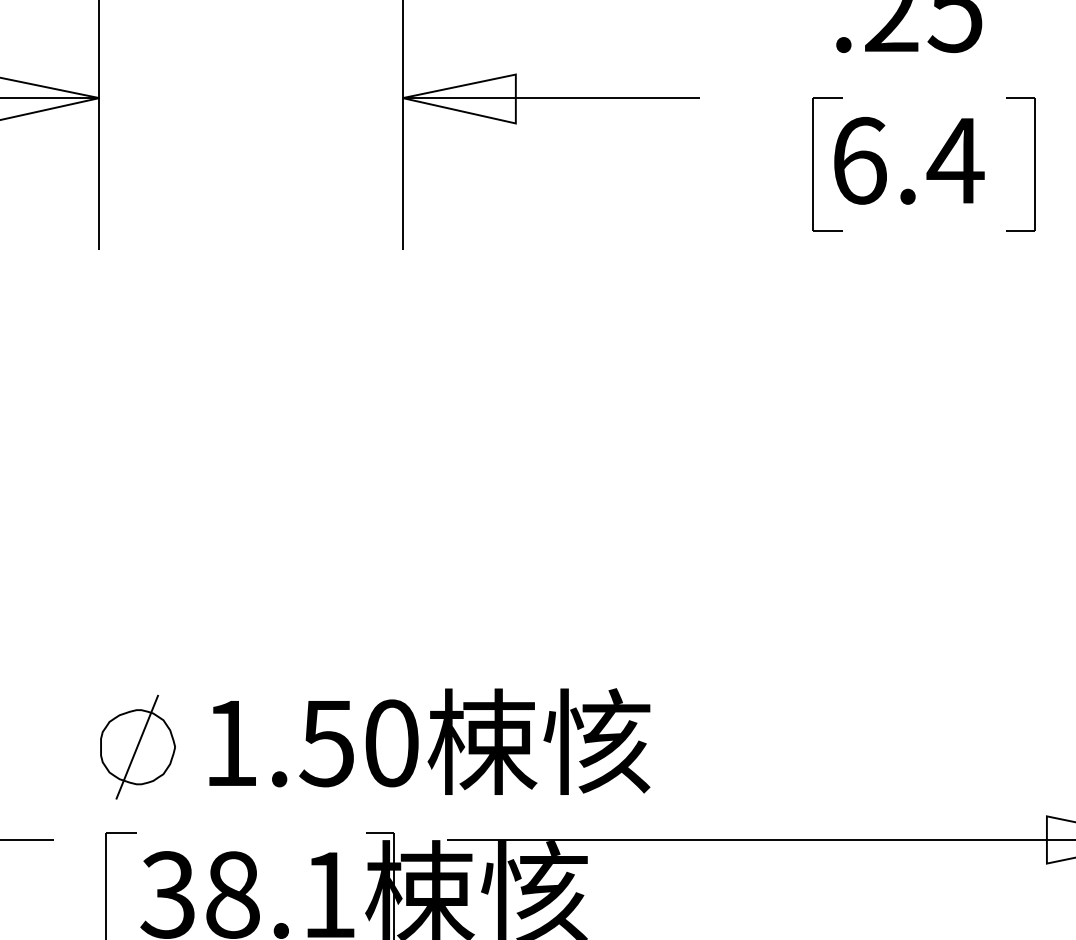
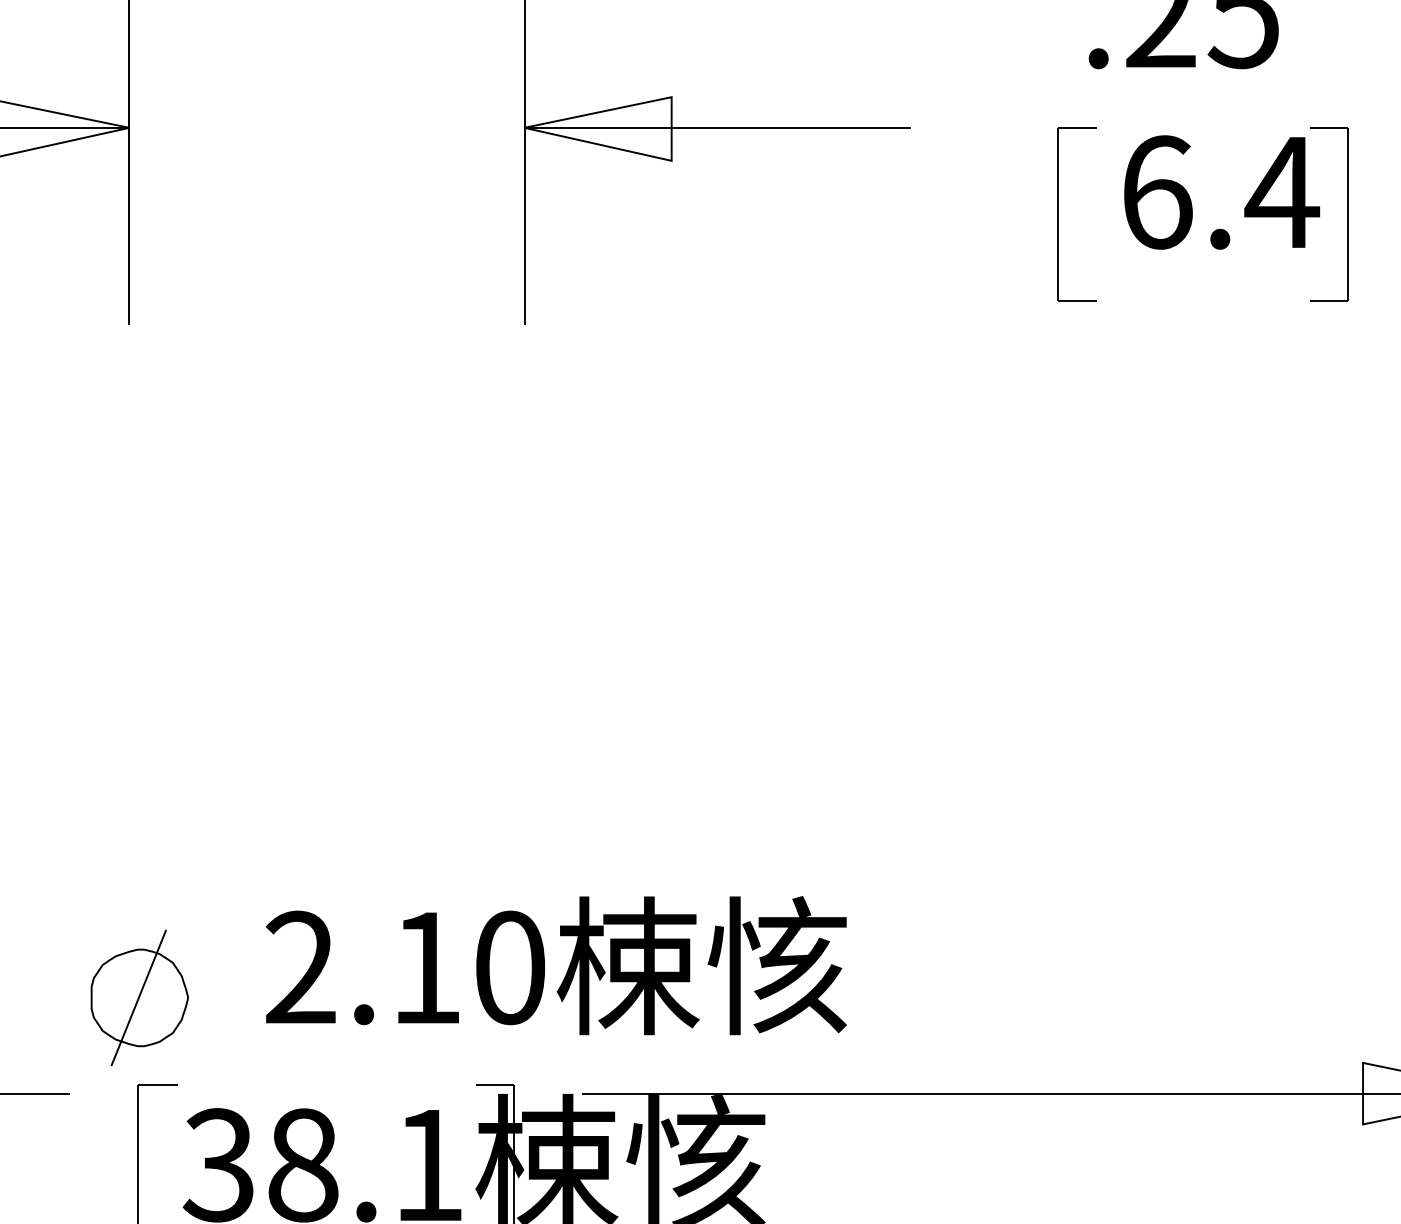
text: (909, 160) -> (1222, 192), moved
text: (278, 743) -> (362, 967), 1.50 -> 2.10
part: (137, 746) -> (139, 997), moved

